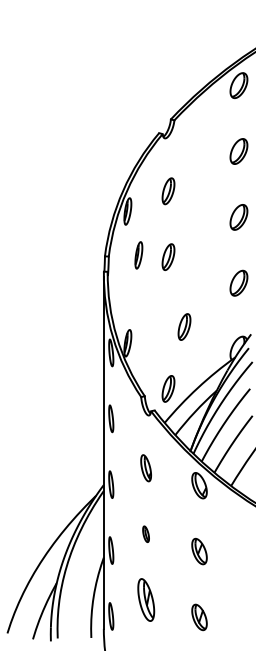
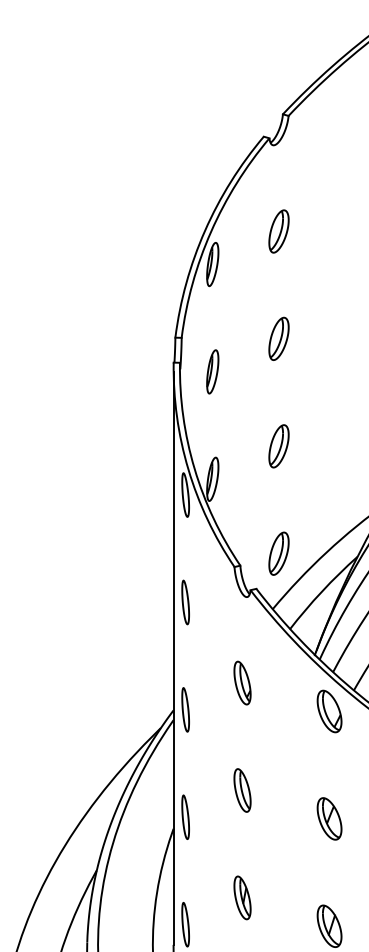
part: (138, 255) -> (212, 372), moved
part: (184, 326) -> (278, 445), moved
part: (145, 534) -> (241, 791), size x1.67
part: (145, 599) -> (241, 897), size x0.62

